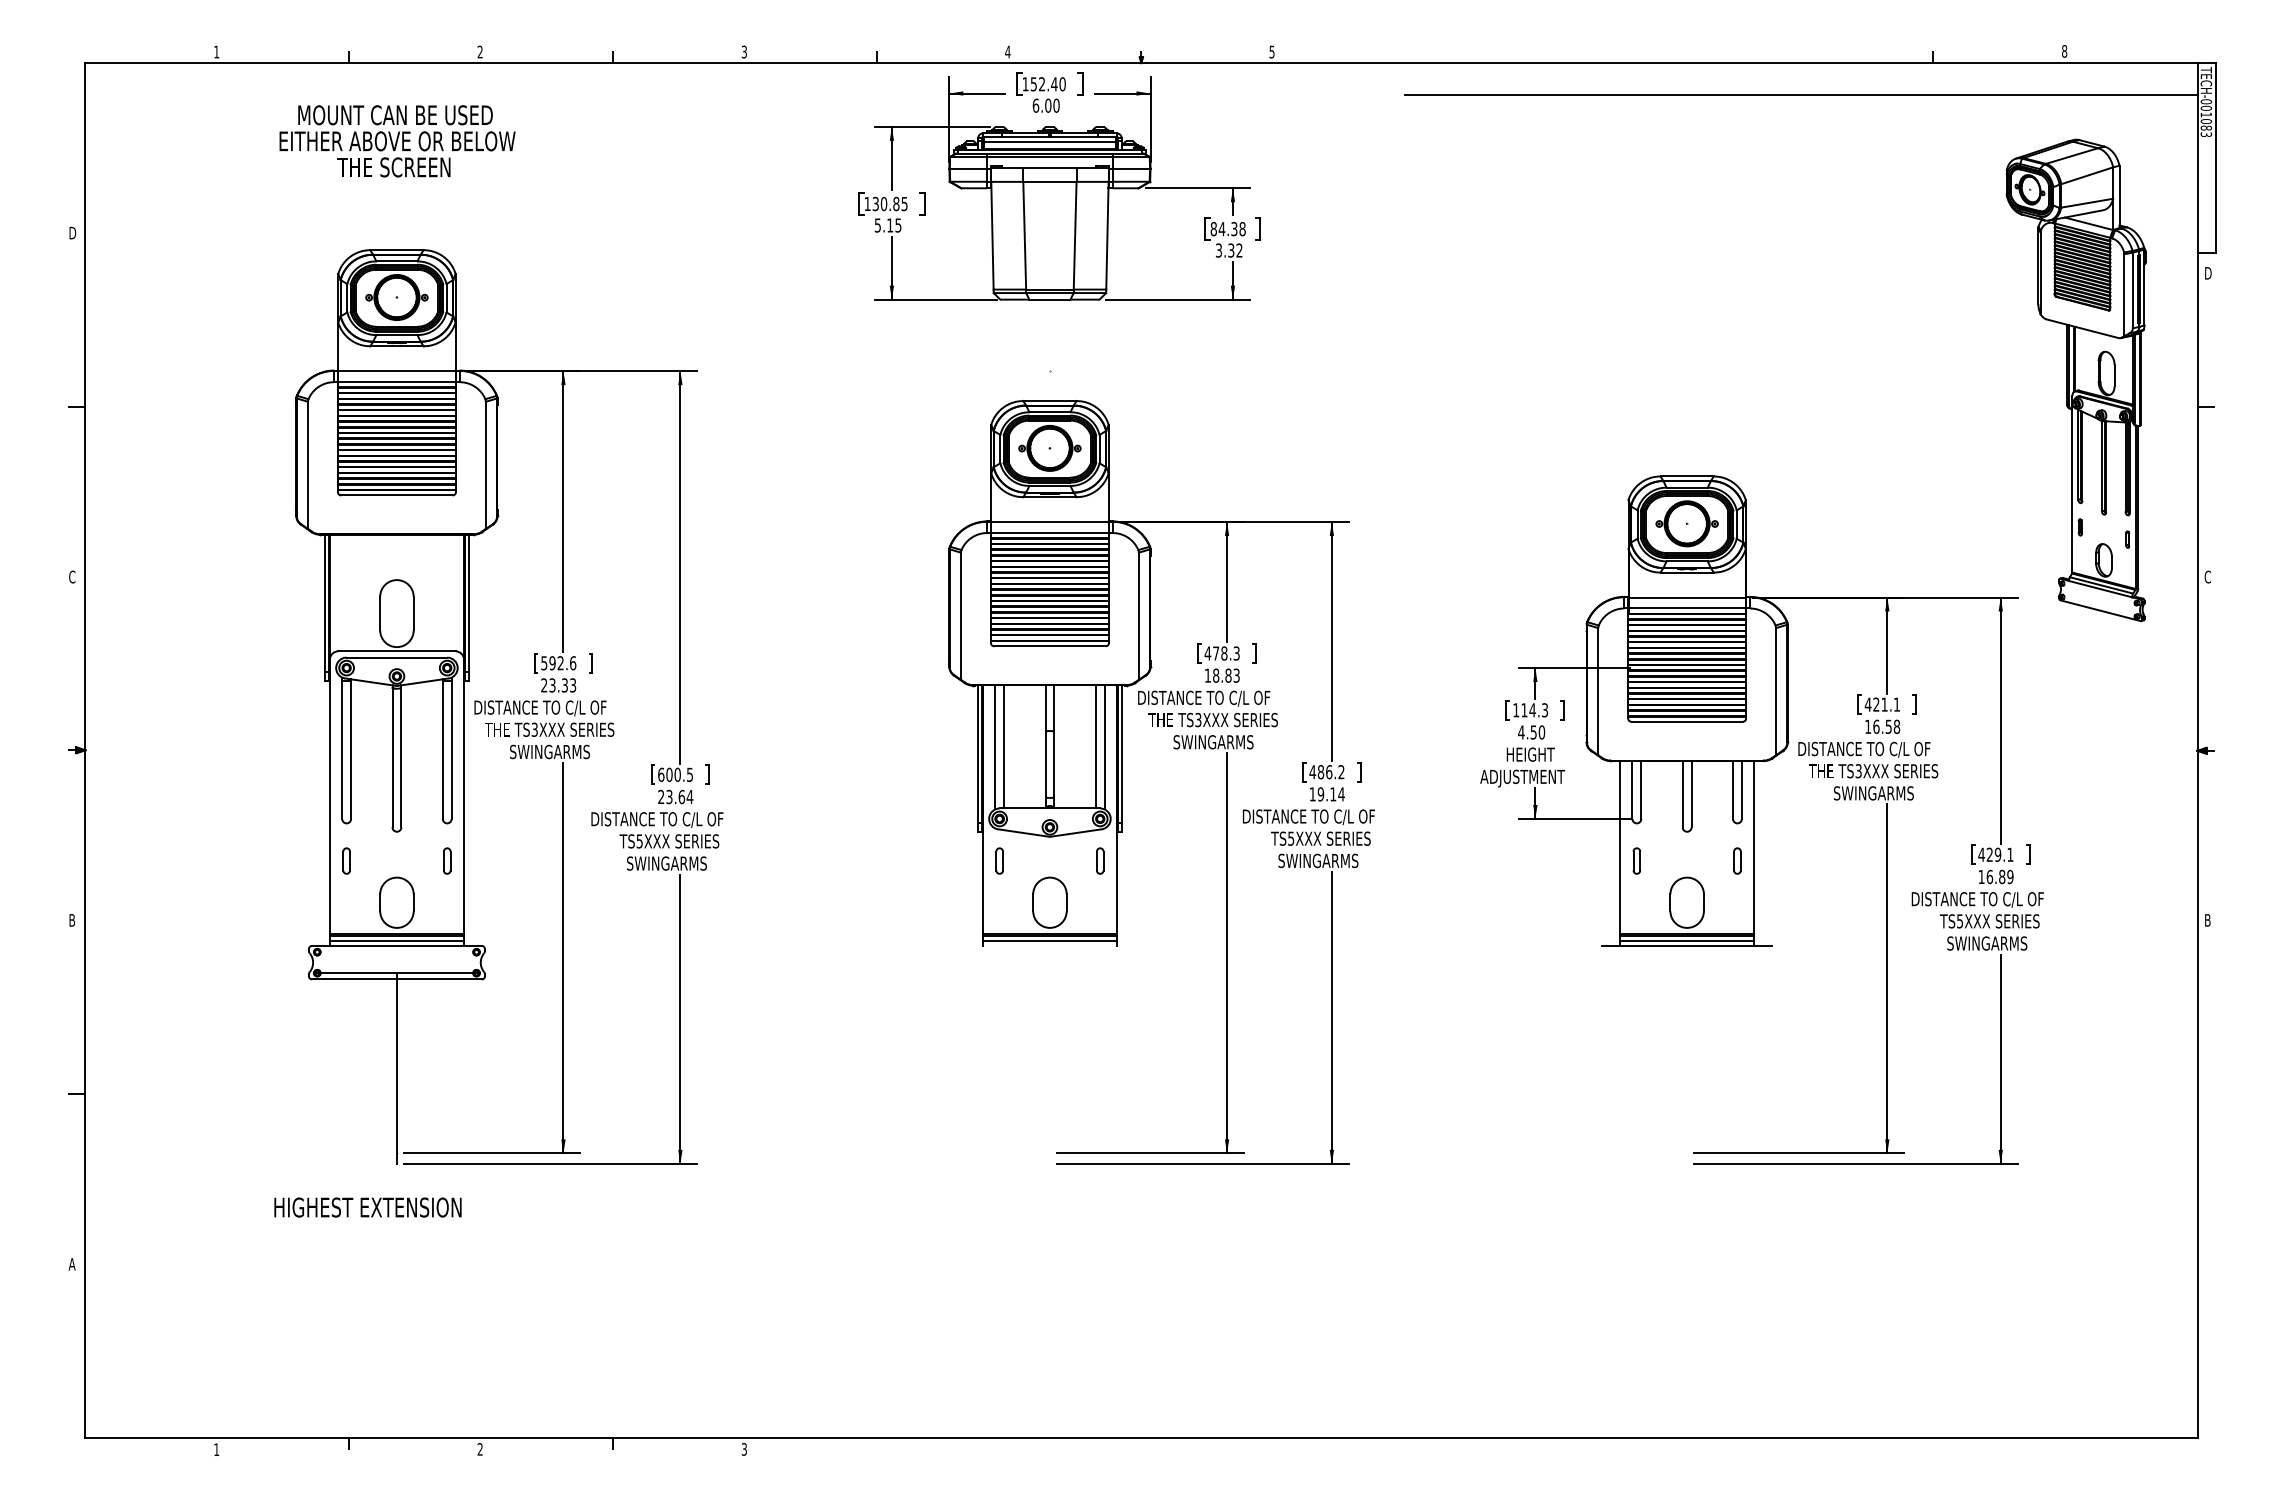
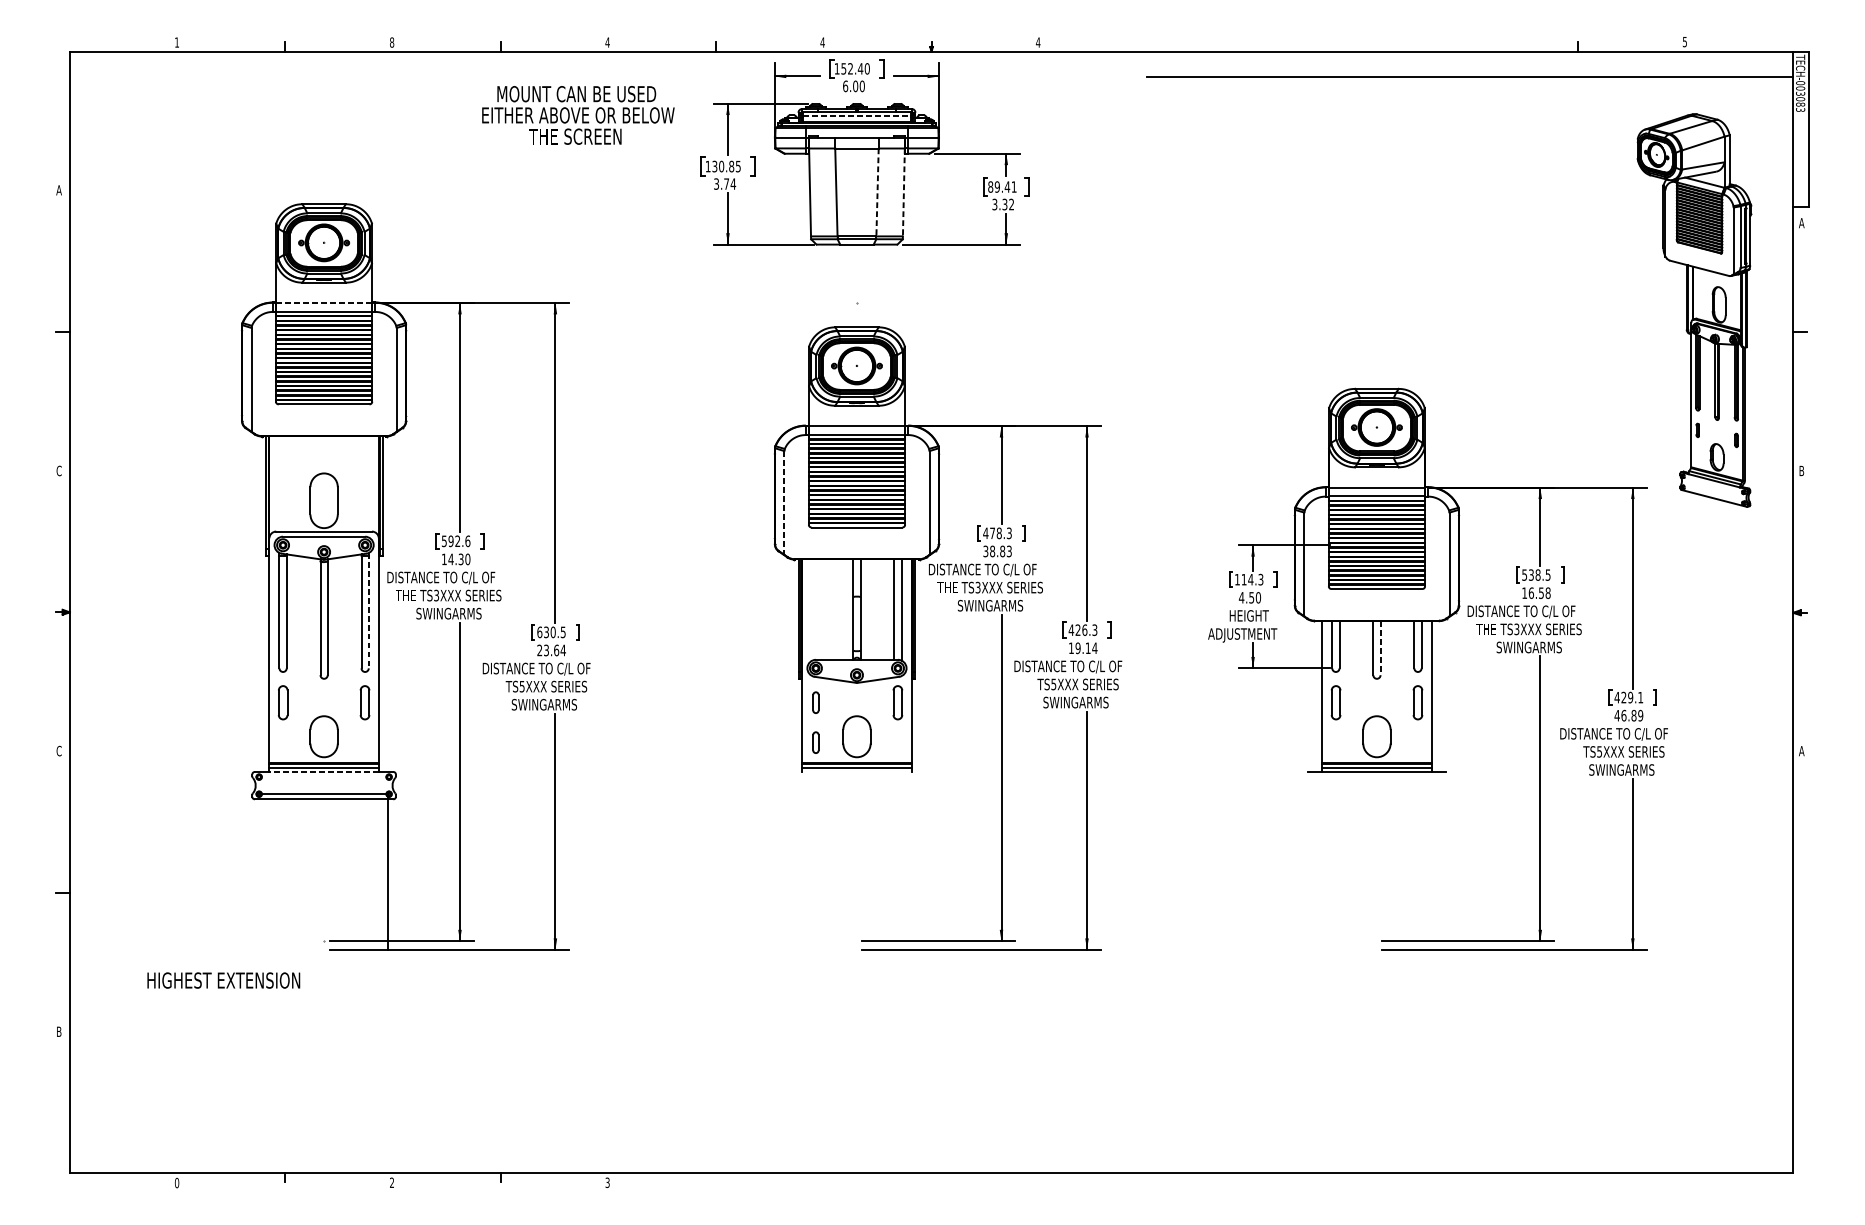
text: (479, 51) -> (391, 42), 2 -> 8
text: (744, 51) -> (607, 42), 3 -> 4
text: (1271, 51) -> (1037, 42), 5 -> 4
text: (2064, 51) -> (1684, 42), 8 -> 5
text: (2206, 114) -> (1800, 93), TECH-001083 -> TECH-003083
text: (397, 141) -> (578, 115), moved
line: (1050, 141) -> (857, 115), solid -> dashed
text: (888, 225) -> (725, 184), 5.15 -> 3.74
text: (1231, 229) -> (1005, 187), 84.38 -> 89.41
text: (72, 232) -> (59, 189), D -> A
line: (1075, 235) -> (877, 192), solid -> dashed
line: (1107, 235) -> (903, 192), solid -> dashed
text: (2207, 273) -> (1801, 223), D -> A
line: (396, 371) -> (323, 303), solid -> dashed
text: (2207, 576) -> (1801, 470), C -> B
line: (960, 616) -> (783, 503), solid -> dashed
text: (1207, 675) -> (985, 551), 18.83 -> 38.83
text: (558, 685) -> (455, 559), 23.33 -> 14.30
text: (1881, 704) -> (1535, 574), 421.1 -> 538.5
line: (1004, 746) -> (819, 609), removed
line: (995, 747) -> (812, 610), removed
line: (451, 748) -> (368, 610), solid -> dashed
text: (1330, 772) -> (1085, 630), 486.2 -> 426.3
text: (669, 774) -> (546, 632), 600.5 -> 630.5
line: (1691, 794) -> (1380, 648), solid -> dashed
part: (346, 860) -> (282, 702), size x1.6
part: (447, 860) -> (365, 702), size x1.6
part: (1100, 860) -> (898, 702), size x1.6
part: (1636, 860) -> (1335, 702), size x1.6
part: (1737, 860) -> (1418, 702), size x1.6
text: (1981, 876) -> (1617, 715), 16.89 -> 46.89
part: (999, 909) -> (815, 742), added
text: (72, 920) -> (59, 751), B -> C
text: (2207, 920) -> (1801, 751), B -> A
line: (396, 945) -> (323, 771), solid -> dashed
line: (396, 1068) -> (387, 871), moved
text: (367, 1207) -> (223, 980), moved
text: (71, 1264) -> (58, 1031), A -> B
text: (216, 1449) -> (176, 1182), 1 -> 0

